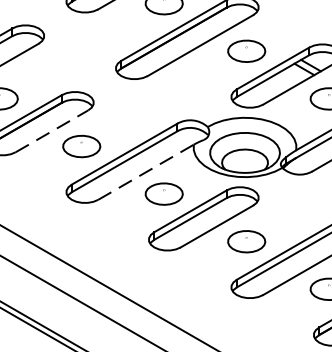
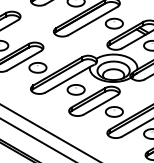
line: (52, 130) -> (24, 60), dashed -> solid
line: (145, 171) -> (67, 79), dashed -> solid

